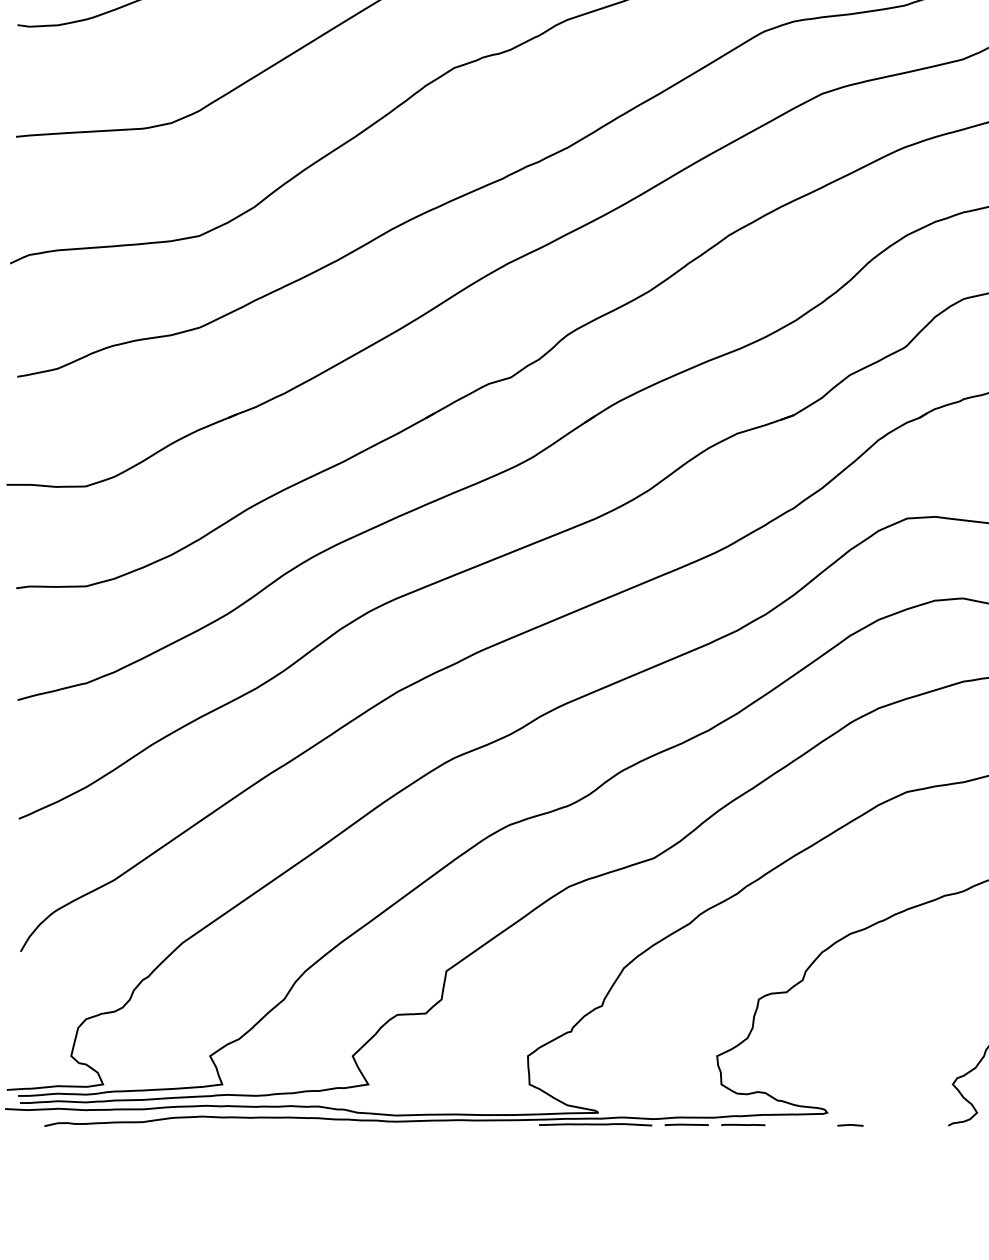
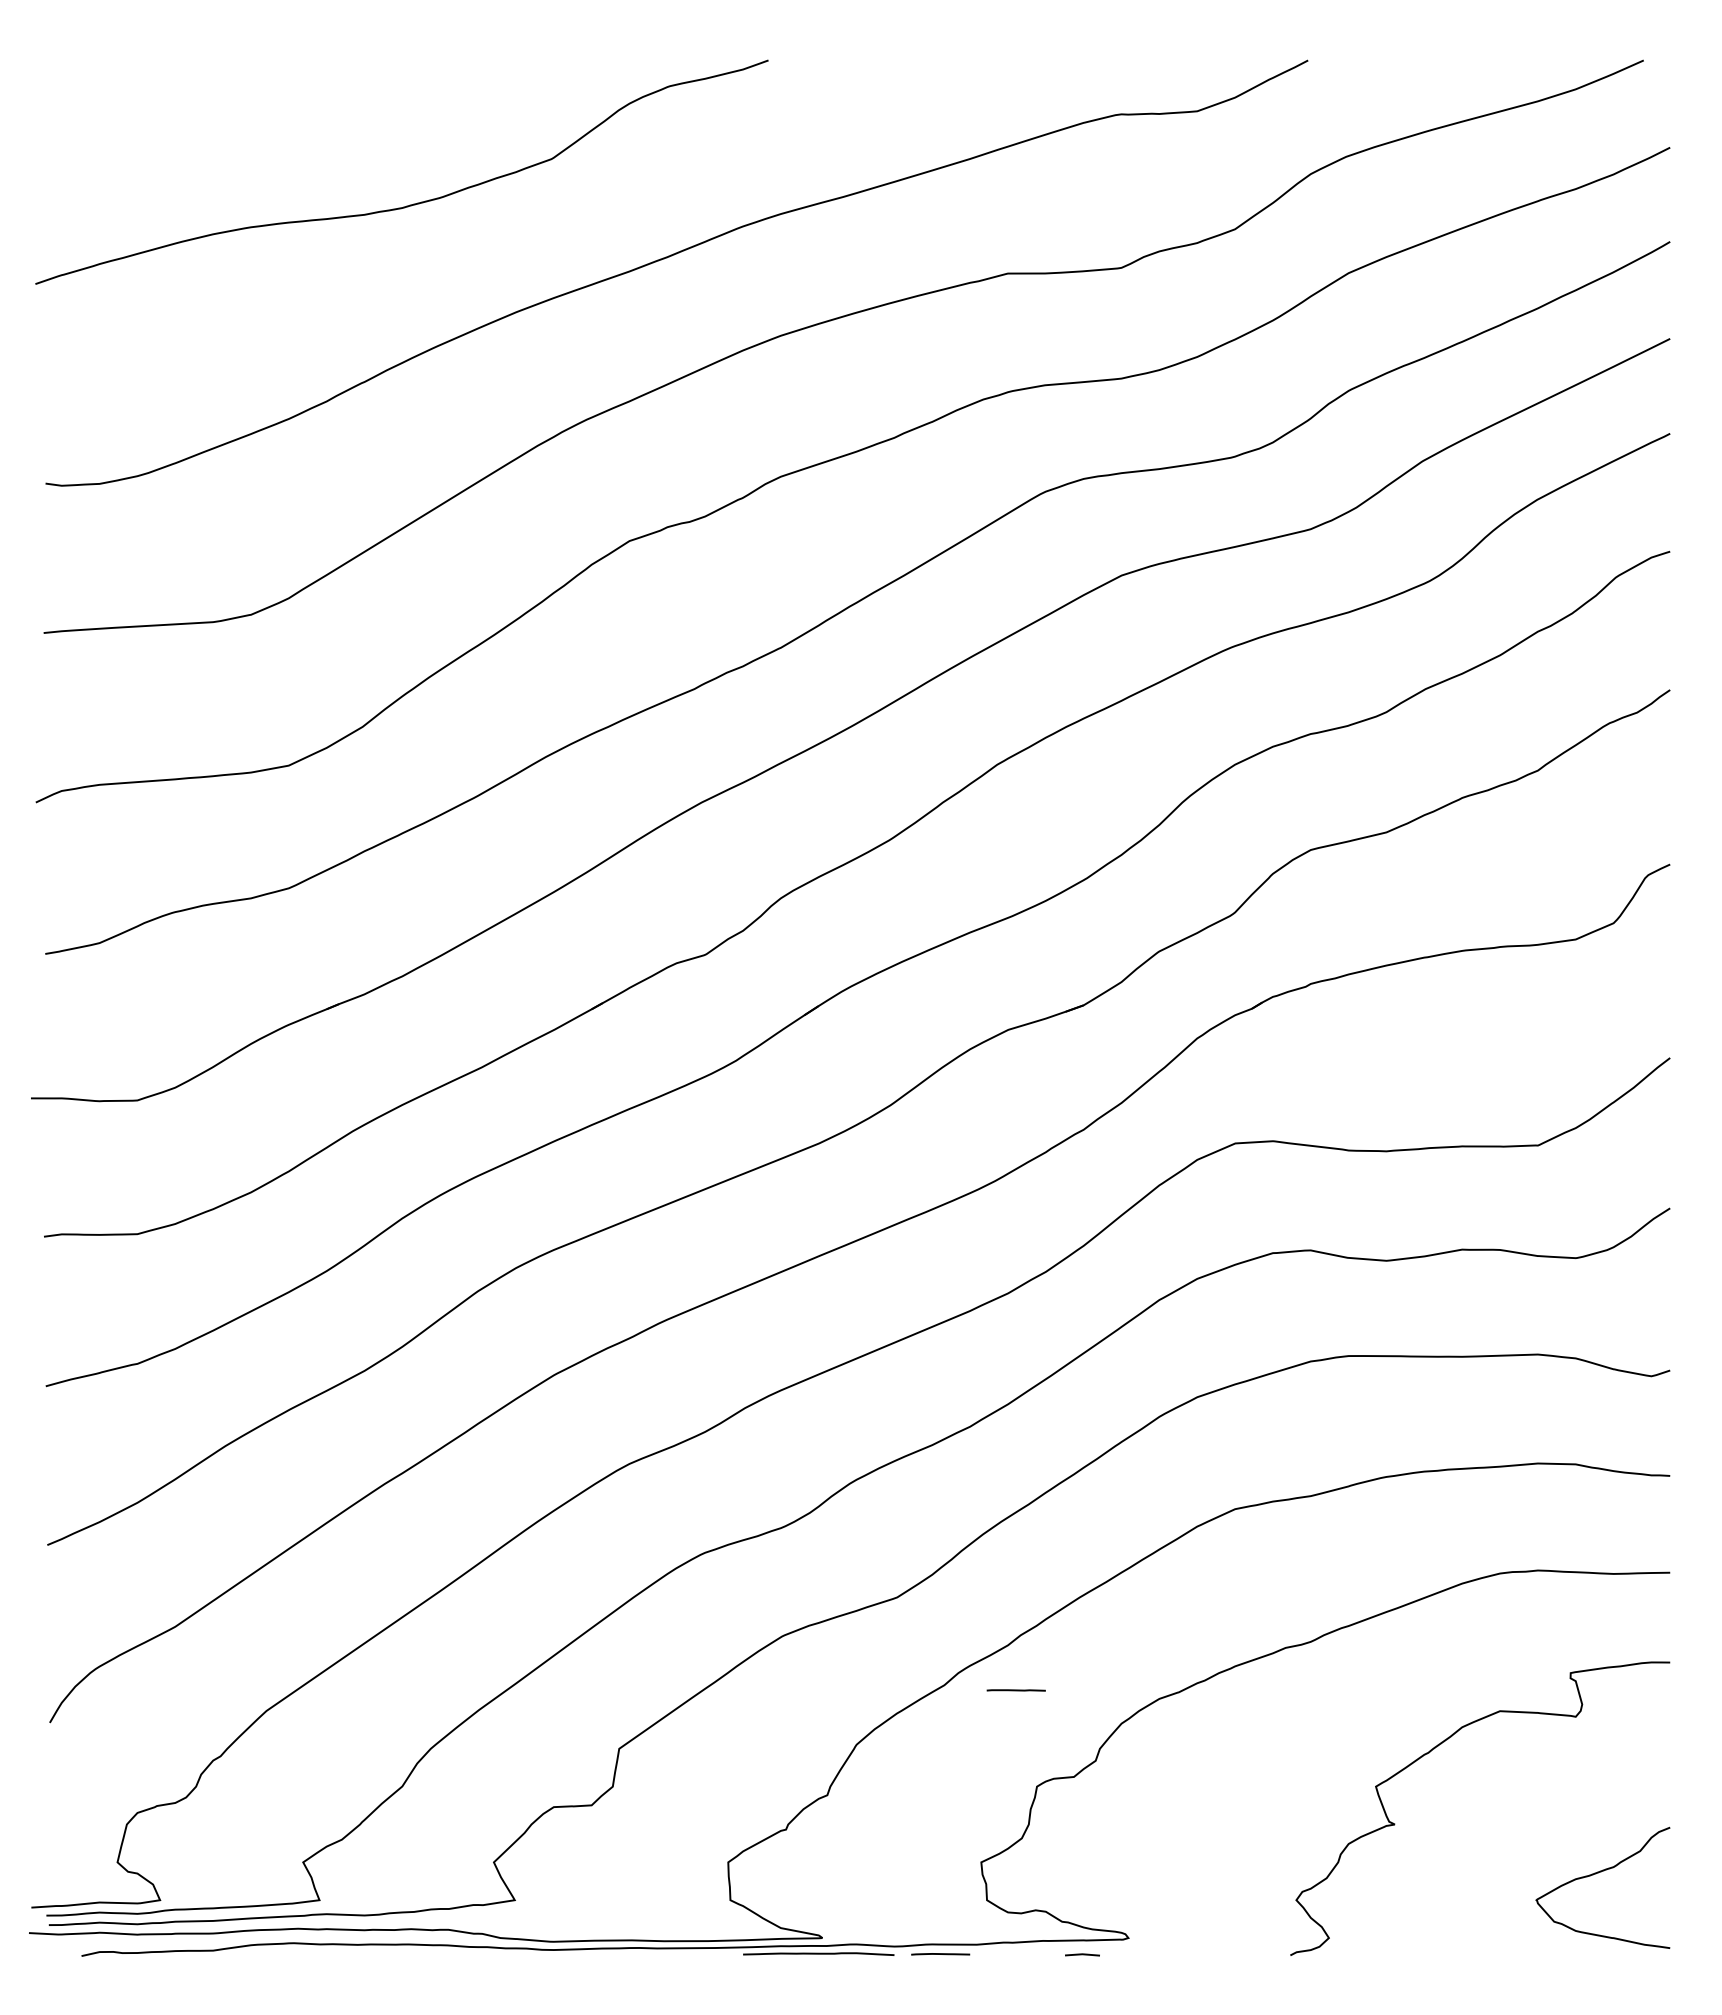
line: (742, 1125) -> (1015, 1690), moved
line: (850, 1125) -> (1082, 1954), moved

